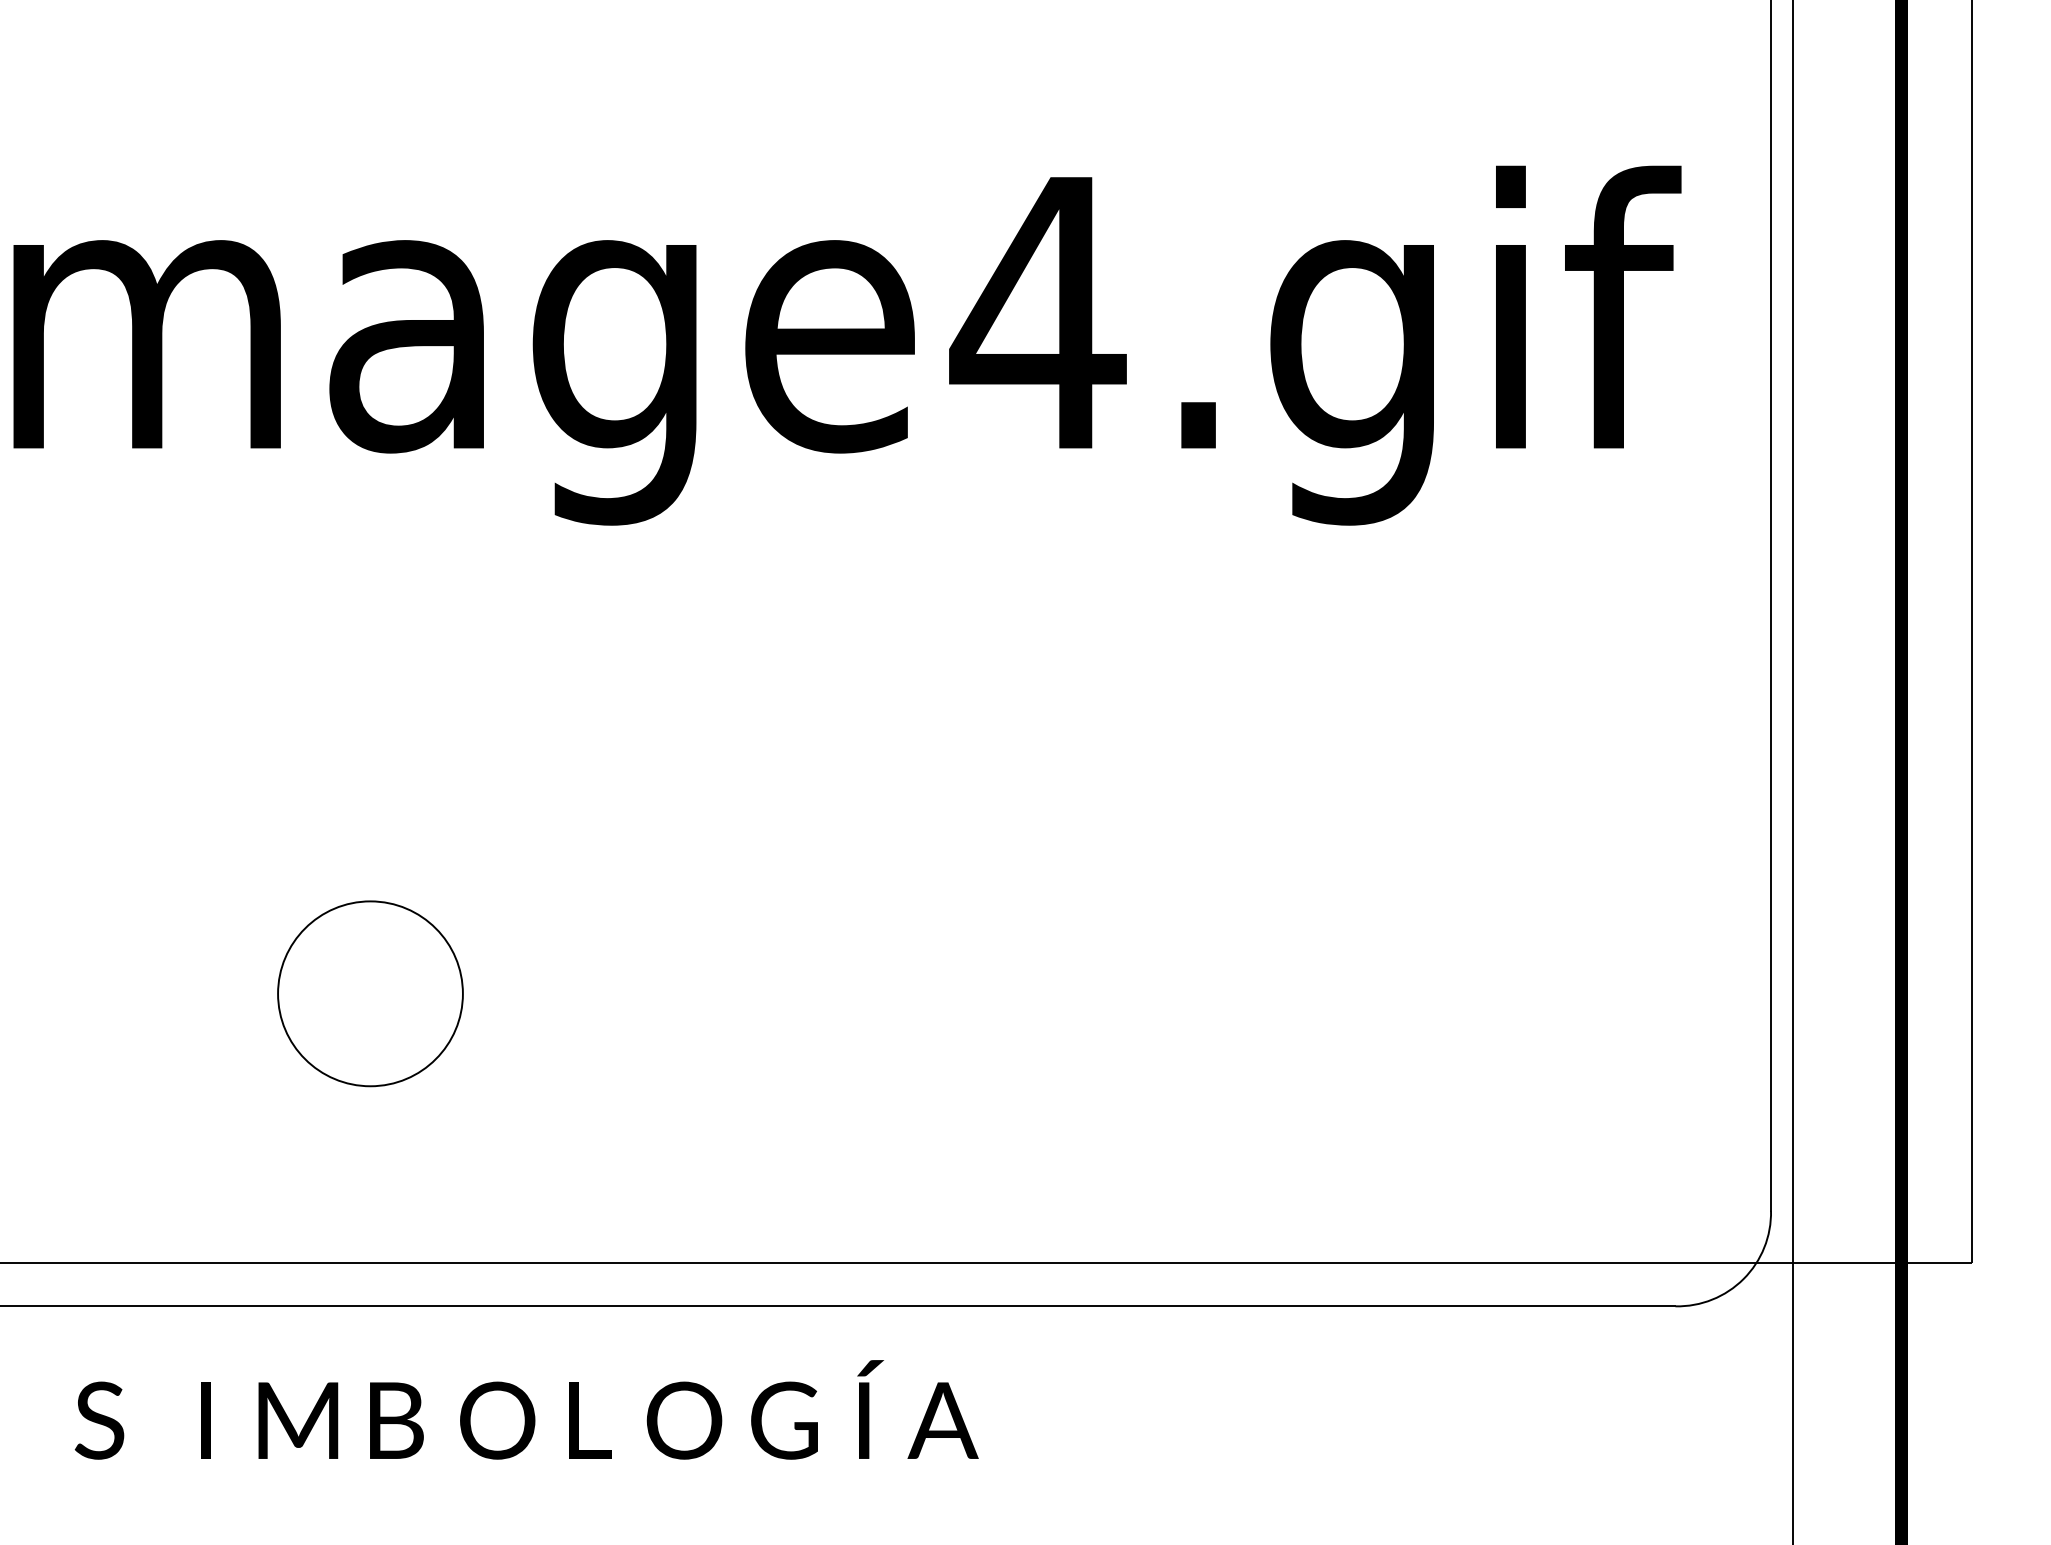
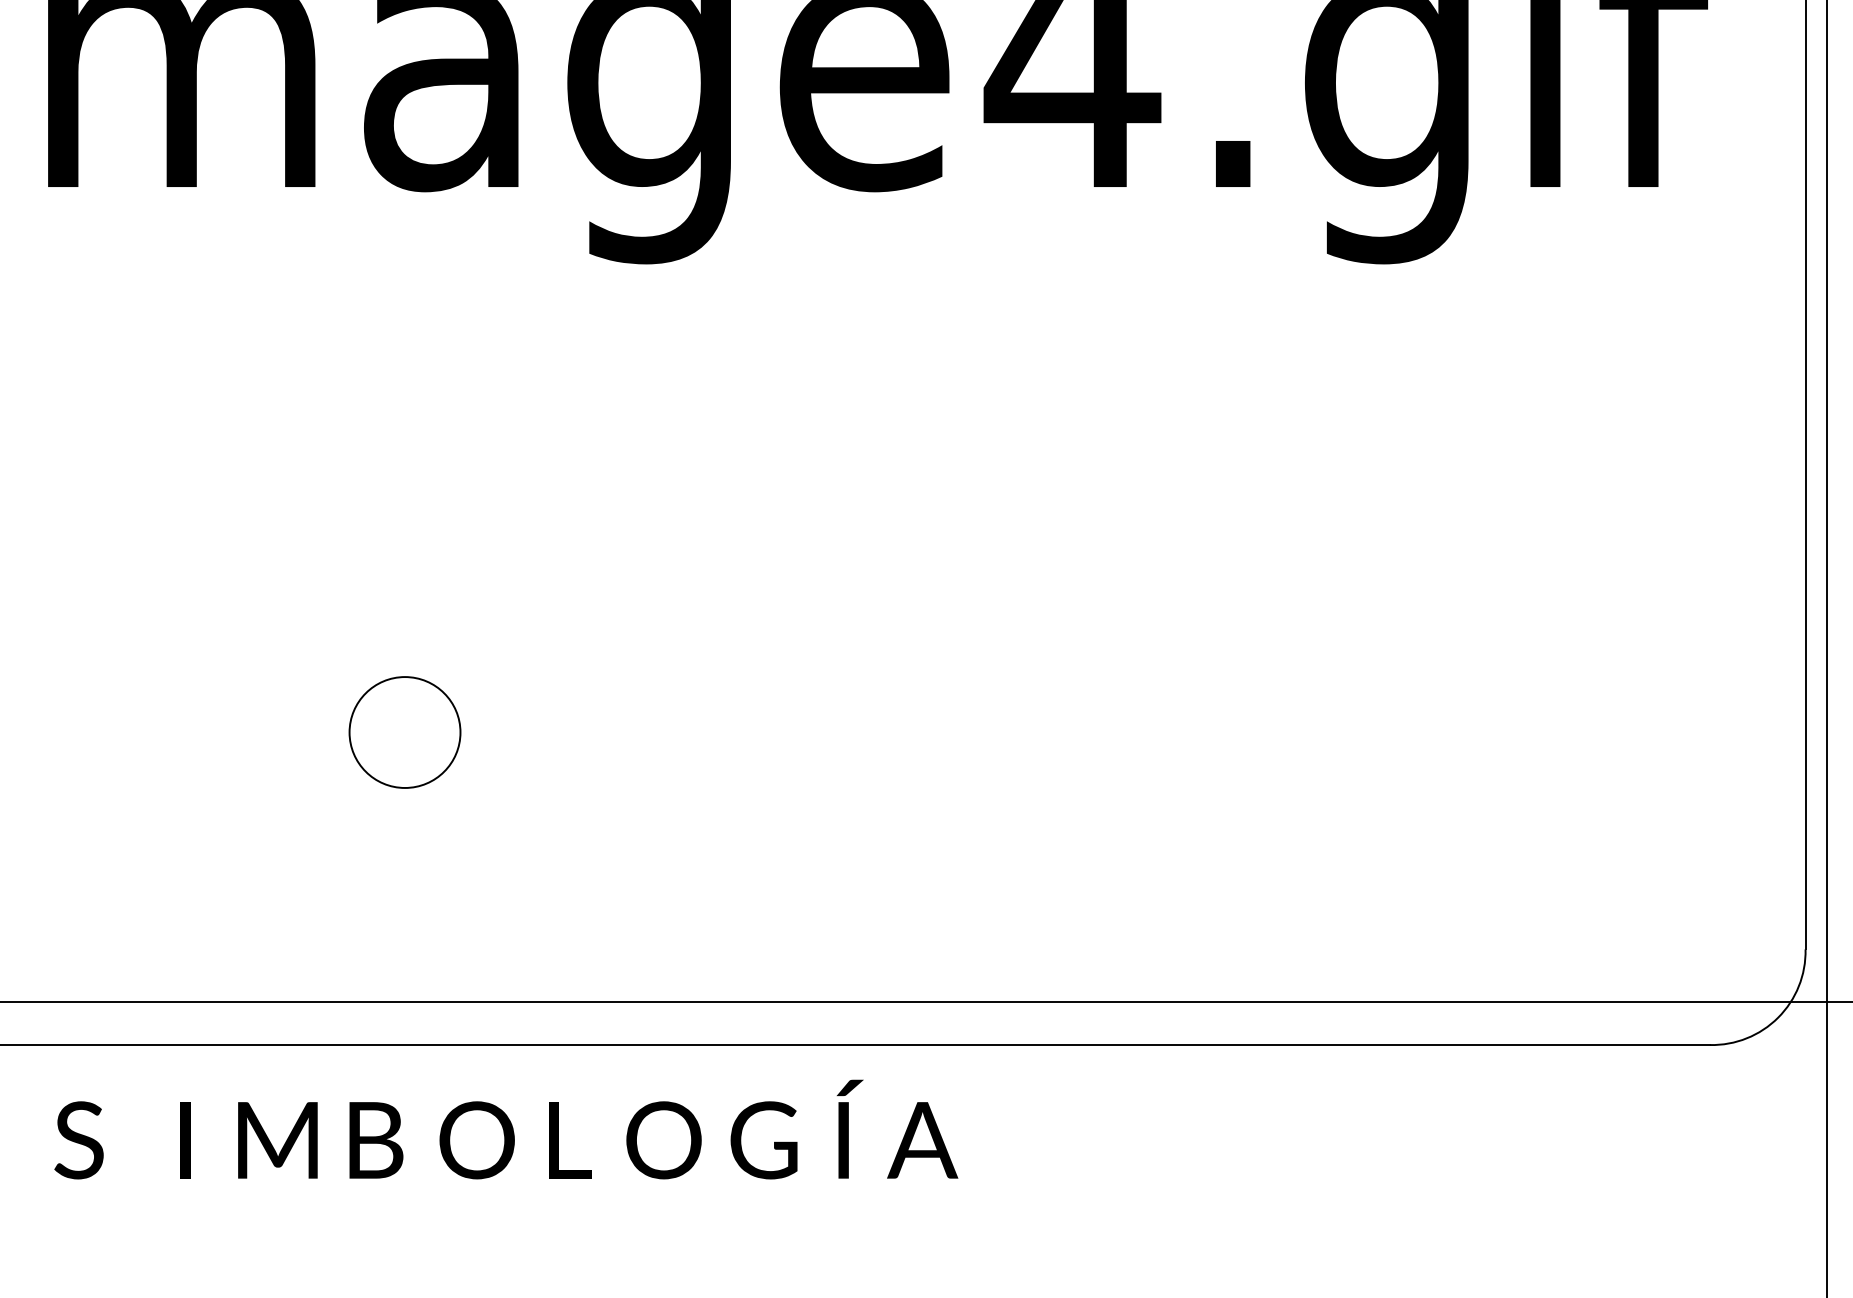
circle: (370, 993) -> (405, 732), size x0.6
text: (526, 1409) -> (506, 1129), moved

